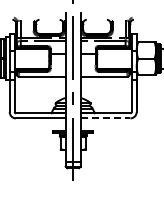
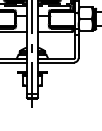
line: (105, 118) -> (55, 62), dashed -> solid

